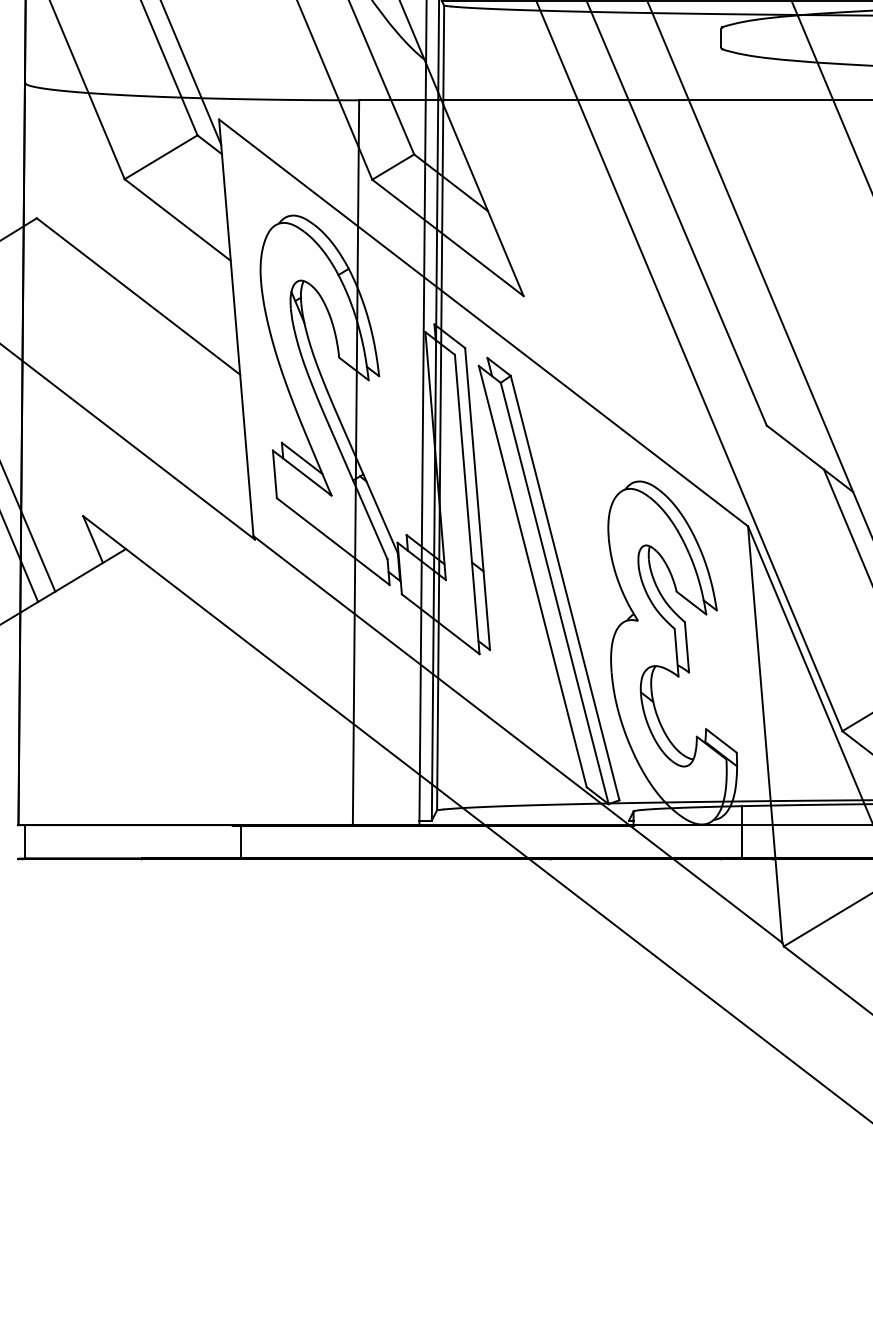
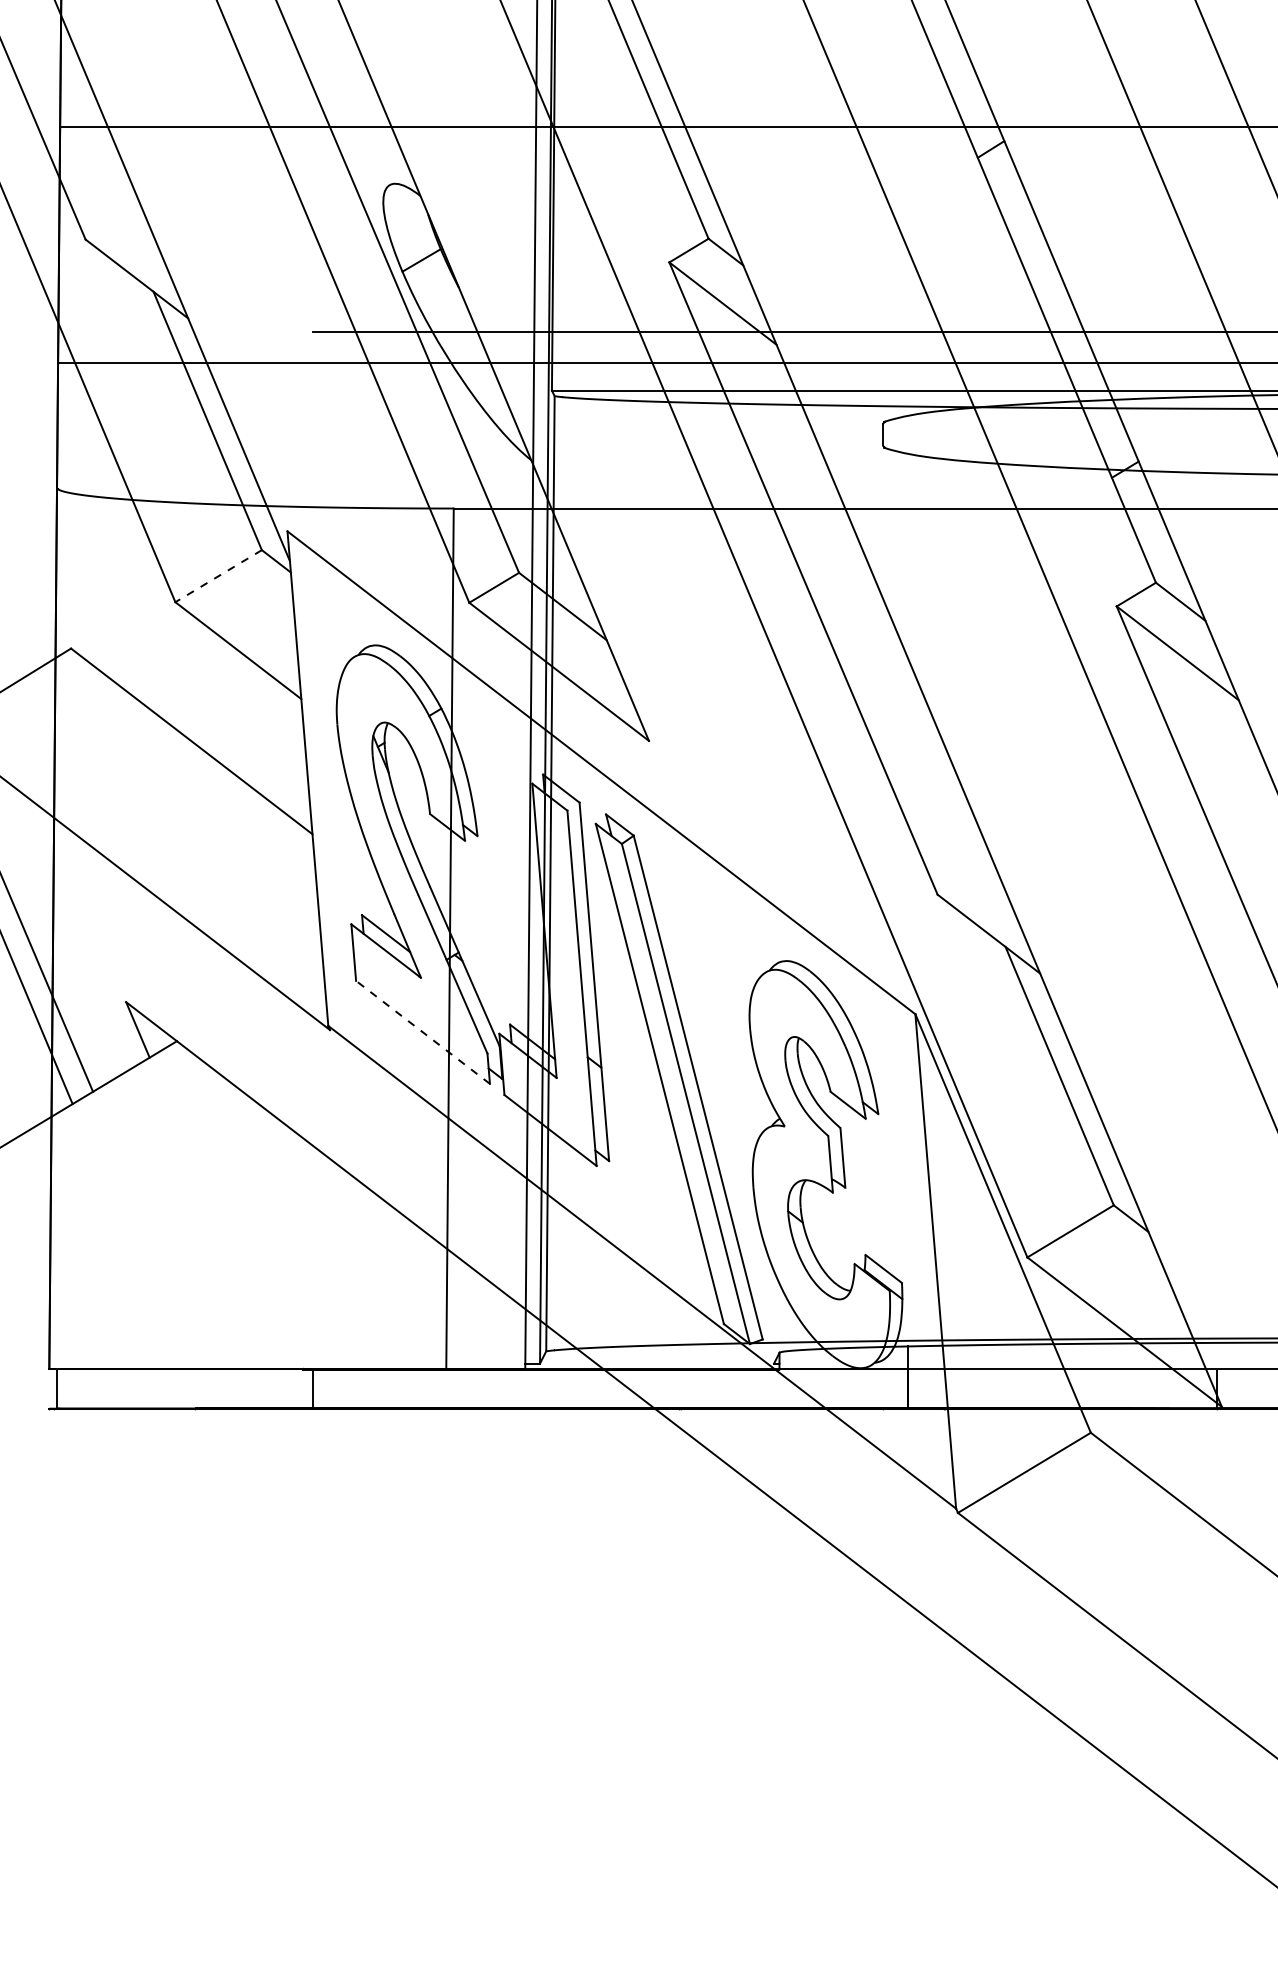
line: (160, 157) -> (218, 576), solid -> dashed
line: (332, 541) -> (422, 1032), solid -> dashed

